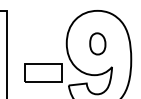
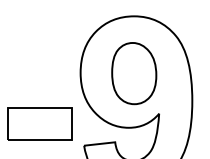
part: (97, 43) -> (133, 72), size x1.67

